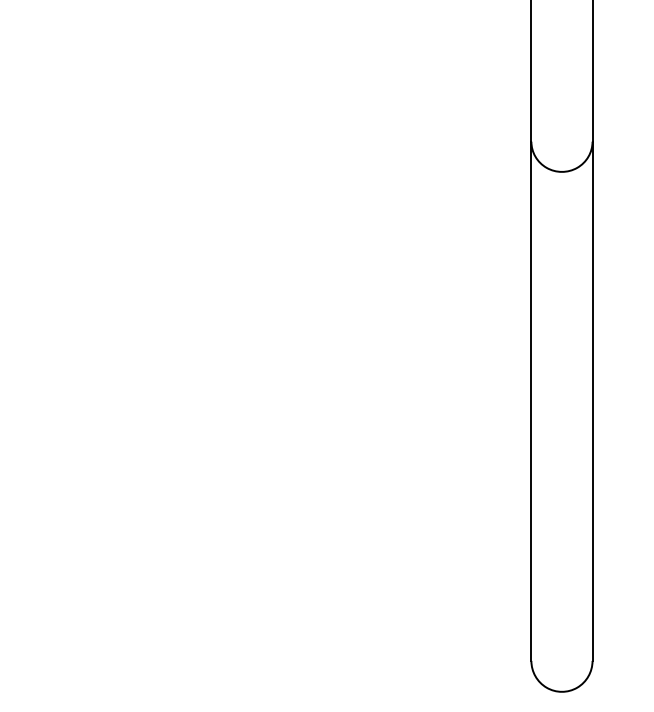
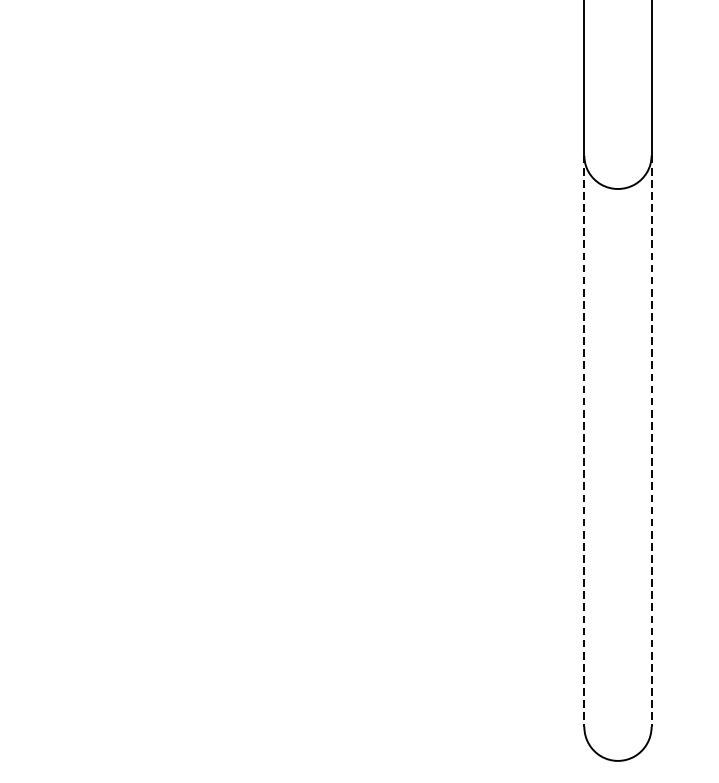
line: (531, 401) -> (584, 441), solid -> dashed
line: (592, 401) -> (651, 441), solid -> dashed

